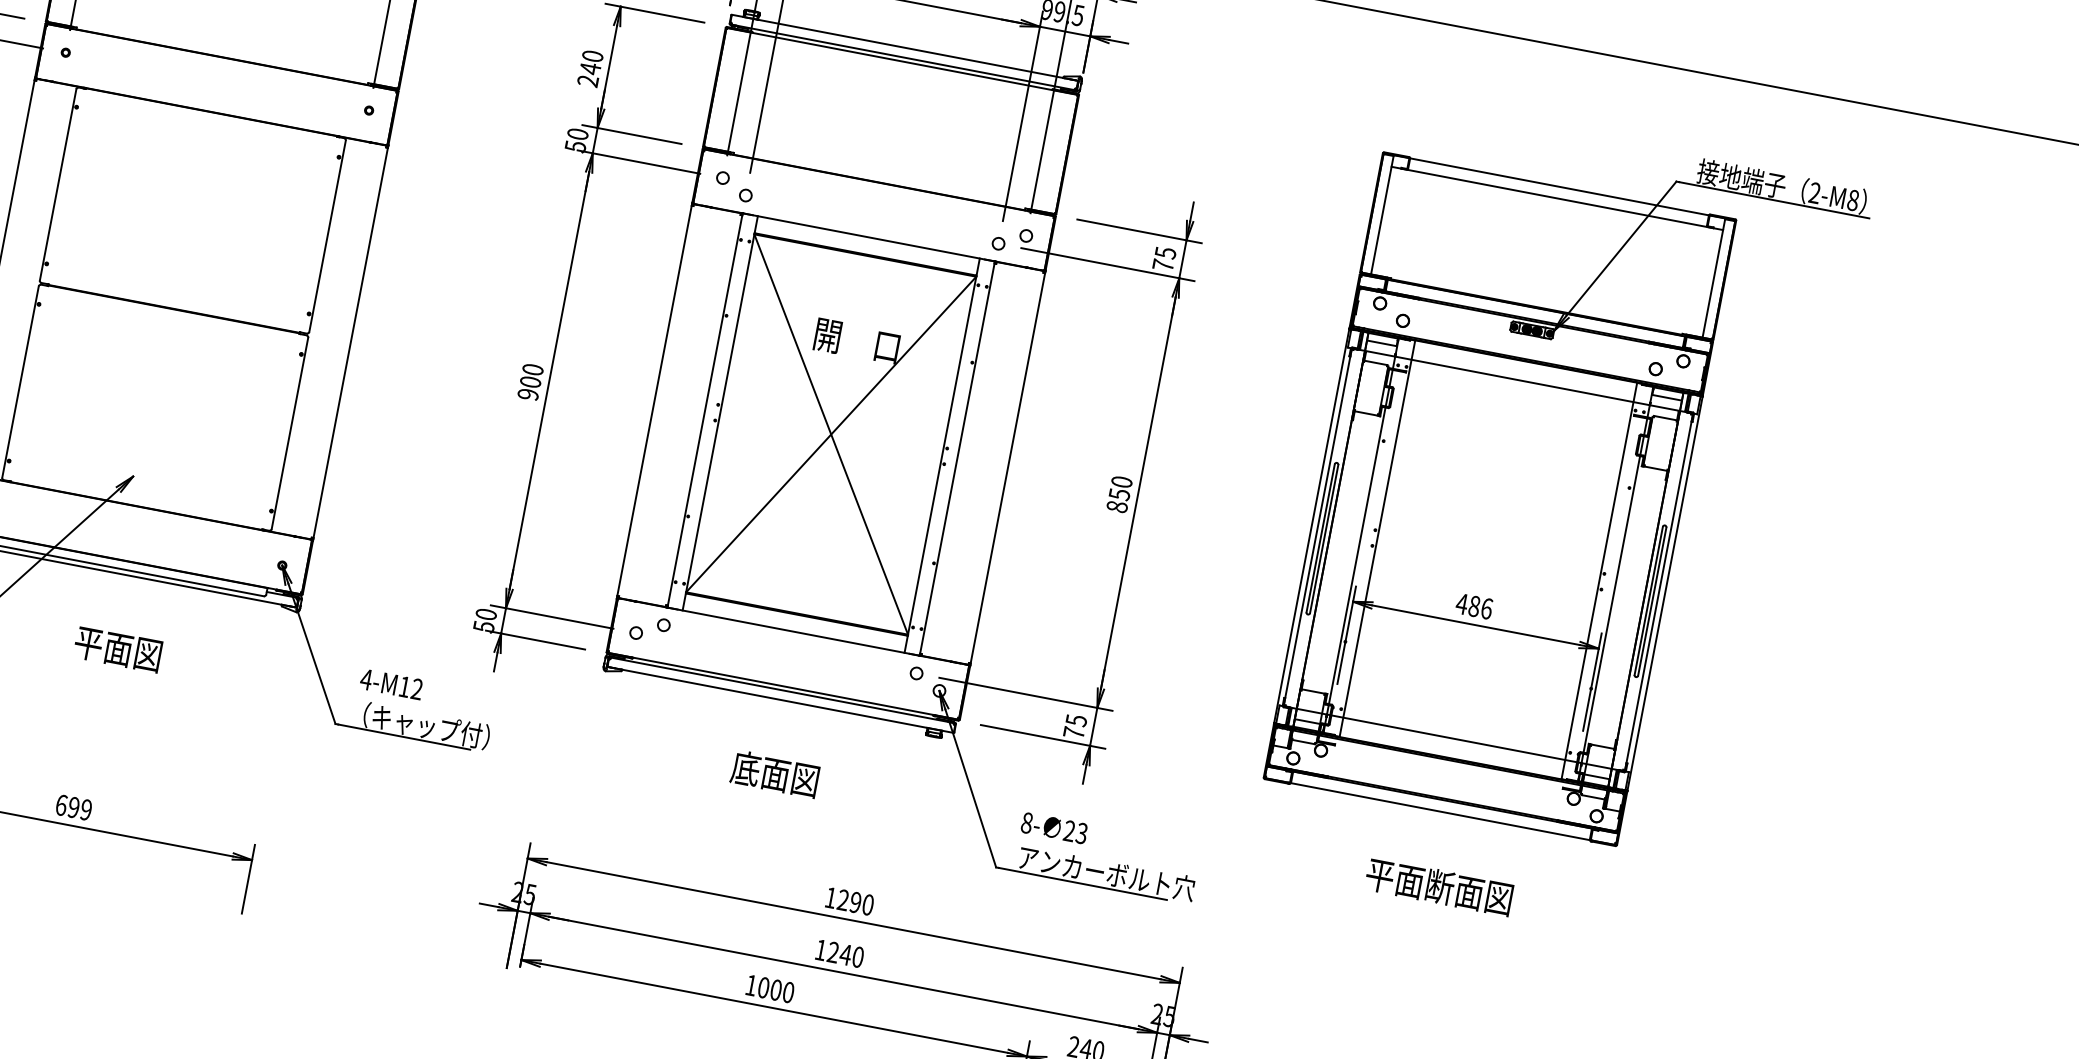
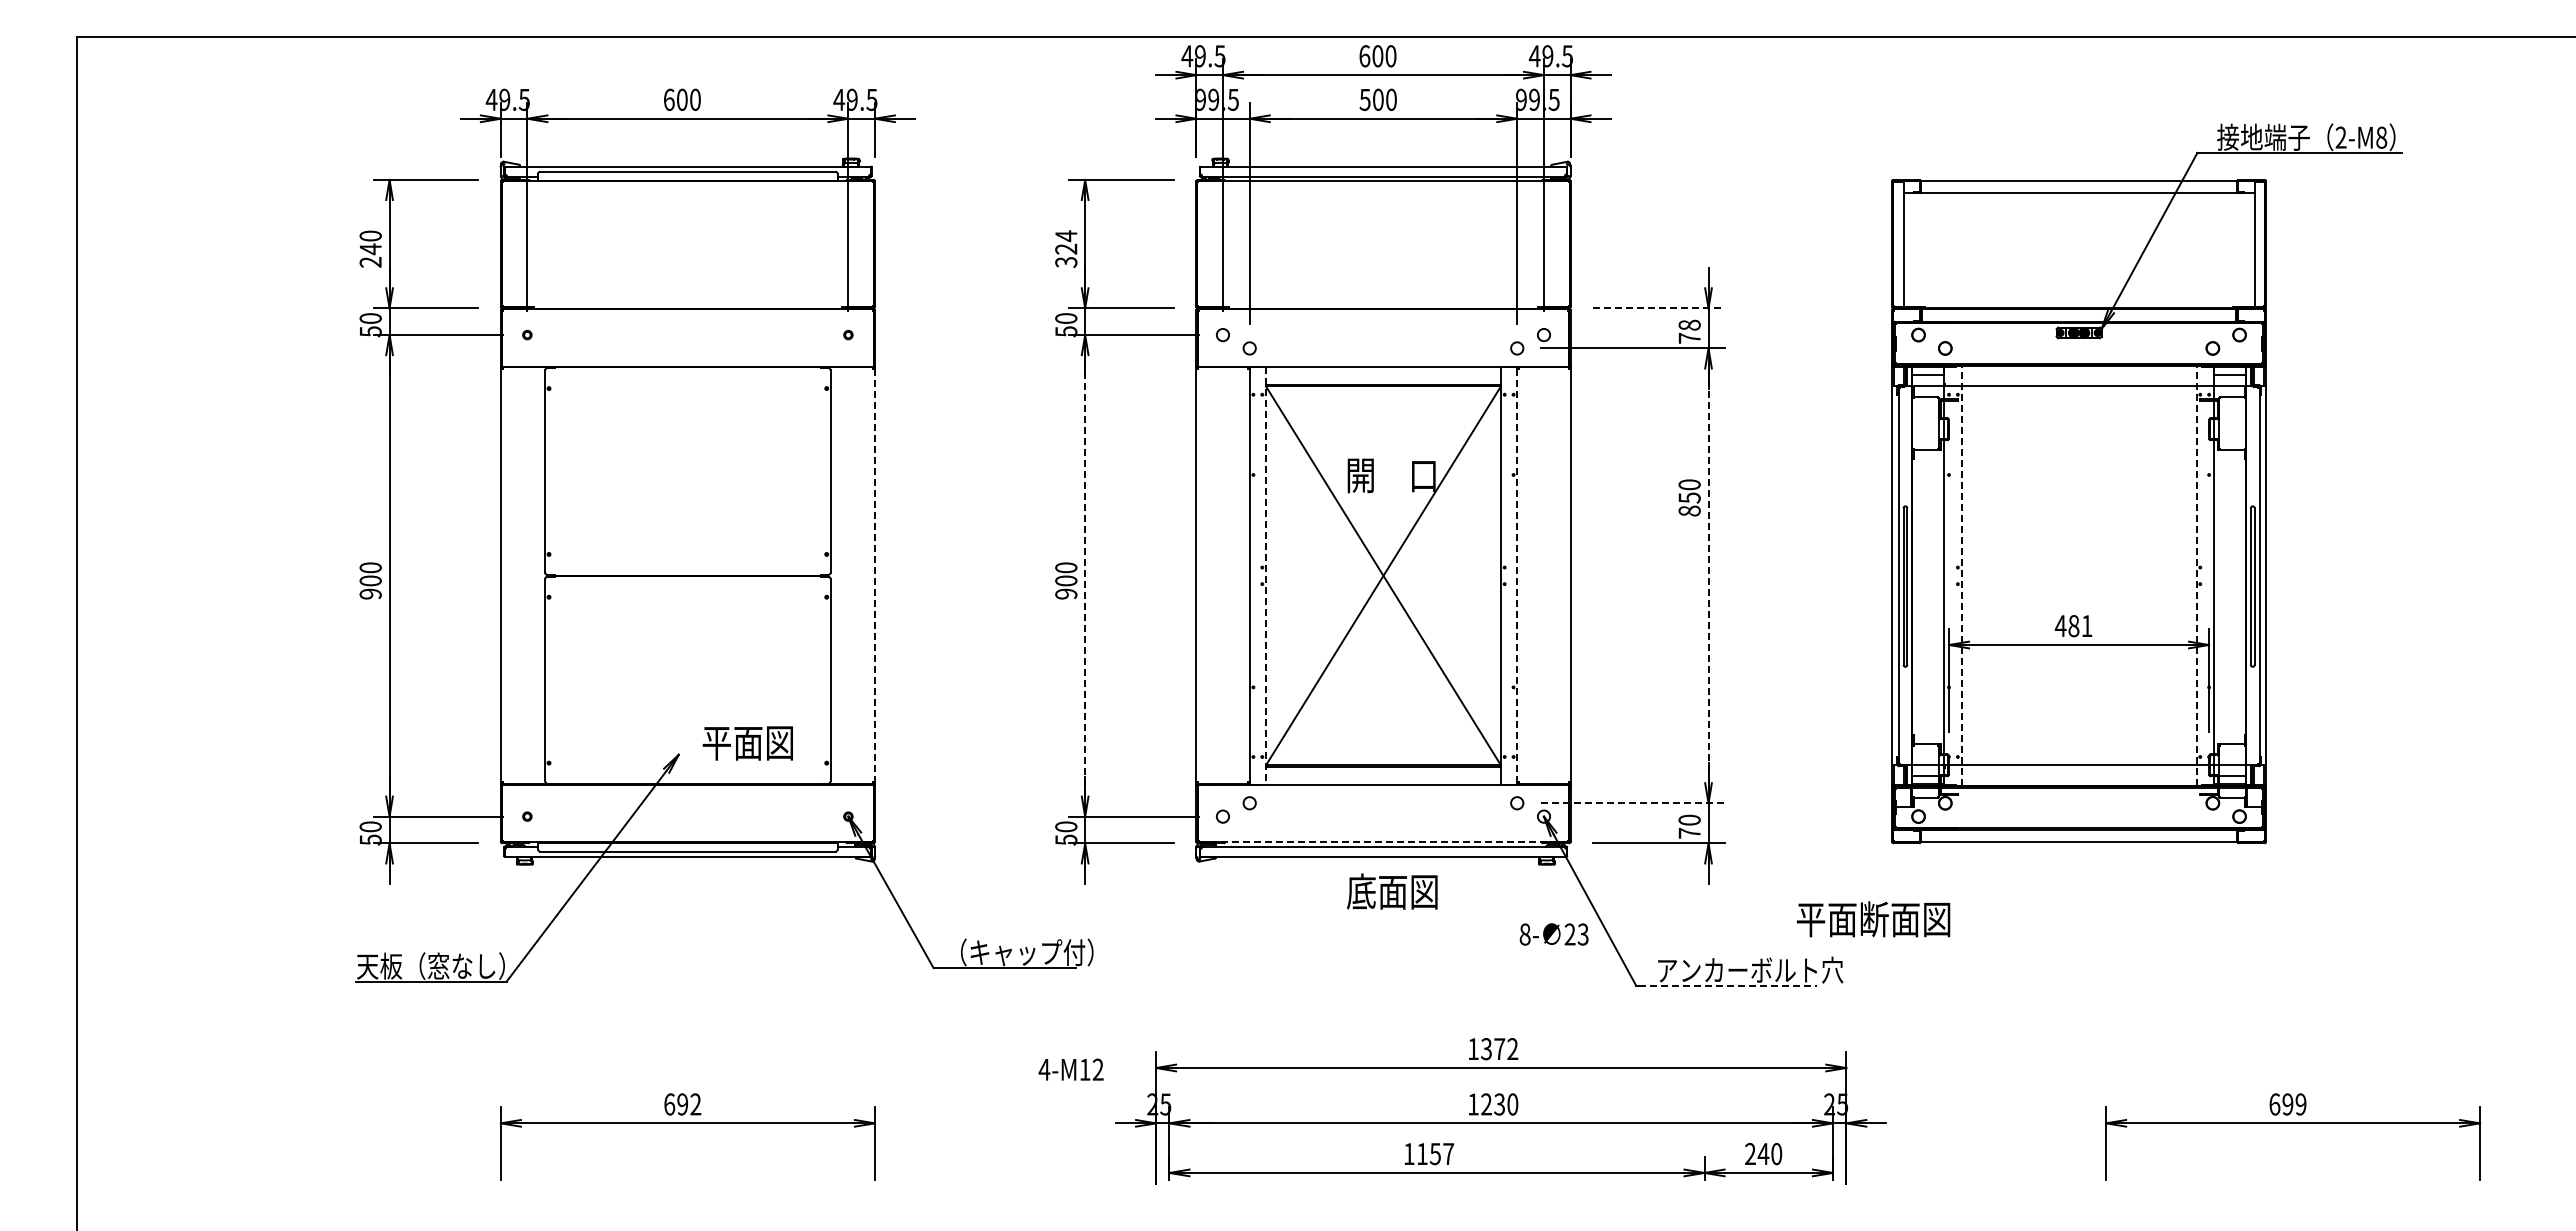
text: (590, 68) -> (1066, 248), 240 -> 324
line: (1139, 231) -> (1658, 308), solid -> dashed
text: (1165, 252) -> (1689, 324), 75 -> 78
line: (350, 342) -> (874, 575), solid -> dashed
line: (549, 380) -> (1085, 575), solid -> dashed
line: (720, 413) -> (1266, 575), solid -> dashed
line: (956, 458) -> (1516, 575), solid -> dashed
line: (1138, 493) -> (1708, 576), solid -> dashed
text: (1119, 494) -> (1689, 497), moved
line: (1377, 538) -> (1961, 575), solid -> dashed
line: (1599, 580) -> (2196, 575), solid -> dashed
text: (1487, 609) -> (2087, 626), 486 -> 481
text: (117, 649) -> (747, 743), moved
text: (390, 684) -> (1070, 1069), moved
line: (783, 686) -> (1383, 842), solid -> dashed
line: (1025, 694) -> (1632, 803), solid -> dashed
text: (1076, 719) -> (1689, 819), 75 -> 70
text: (775, 774) -> (1392, 891), moved
text: (85, 809) -> (695, 1104), 699 -> 692
text: (1053, 828) -> (1553, 934), moved
line: (1083, 883) -> (1728, 985), solid -> dashed
text: (1439, 886) -> (1873, 919), moved
text: (855, 902) -> (1499, 1049), 1290 -> 1372
text: (845, 954) -> (1499, 1104), 1240 -> 1230
text: (776, 989) -> (1435, 1153), 1000 -> 1157

